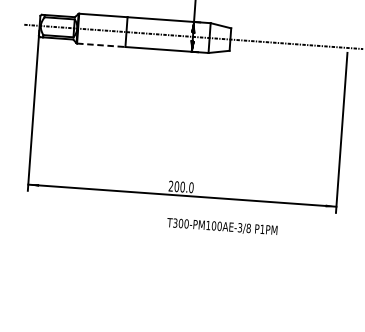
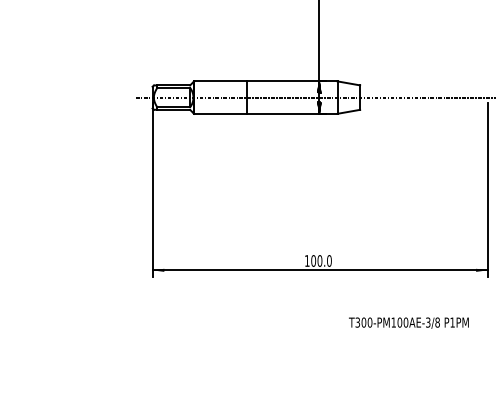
line: (101, 45) -> (221, 113), dashed -> solid
text: (171, 185) -> (307, 260), 200.0 -> 100.0
text: (221, 226) -> (408, 322), moved

